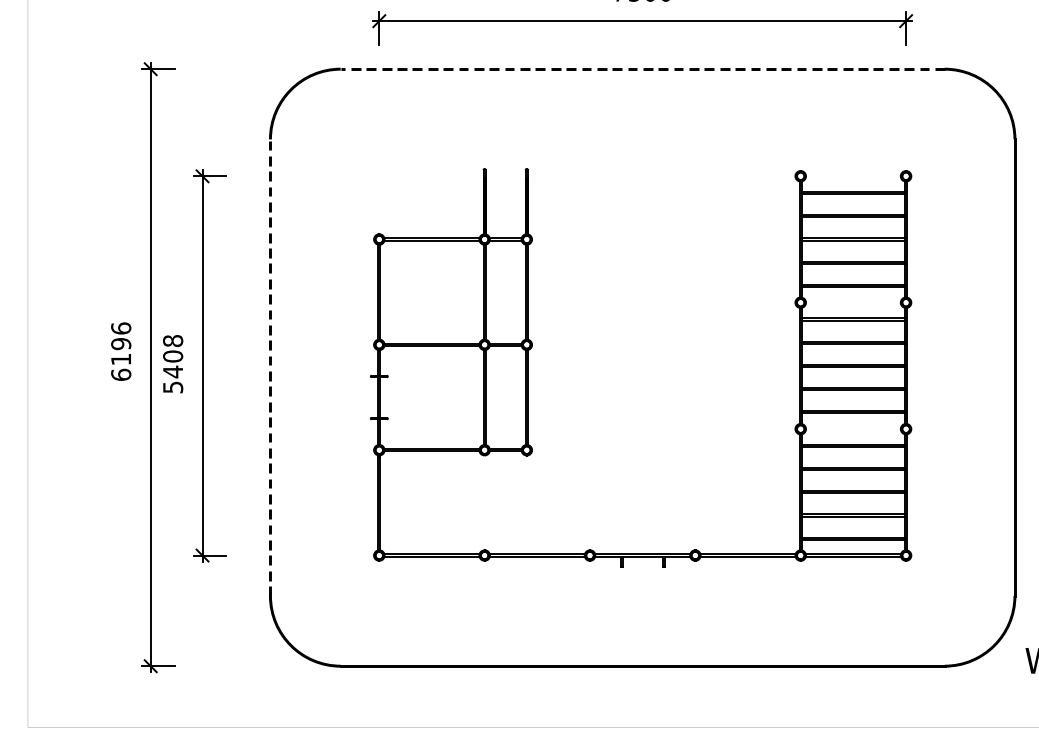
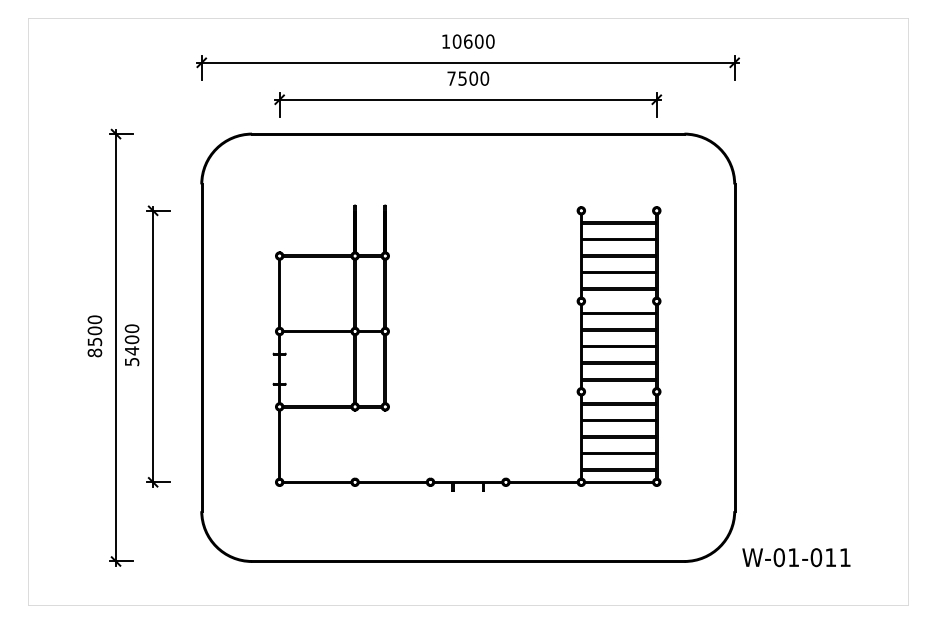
line: (641, 69) -> (467, 134), dashed -> solid
text: (172, 340) -> (131, 328), 5408 -> 5400
text: (120, 351) -> (94, 336), 6196 -> 8500
line: (270, 367) -> (201, 347), dashed -> solid

